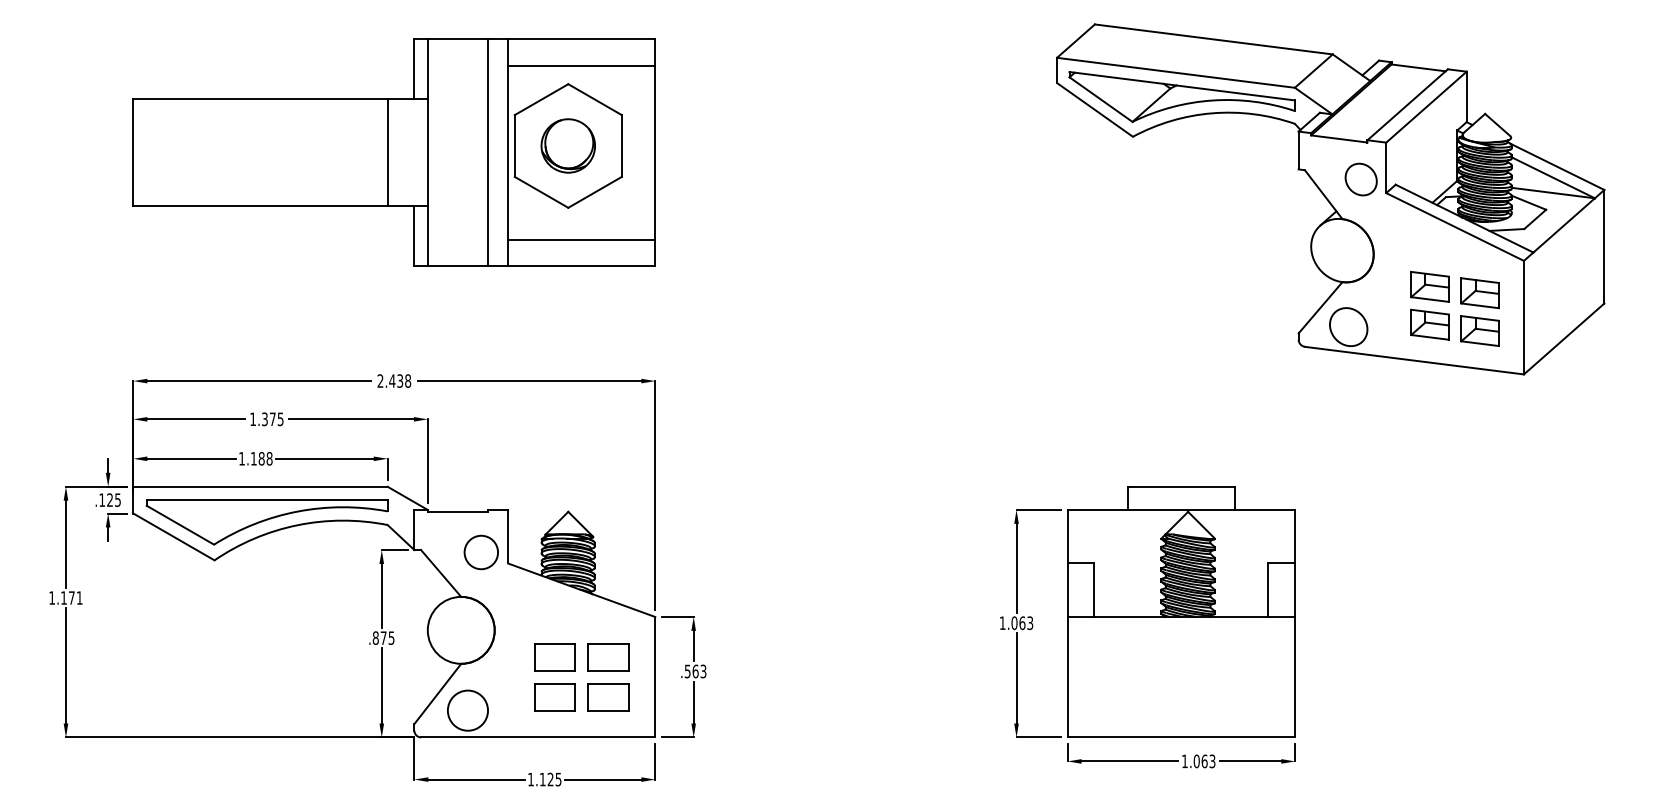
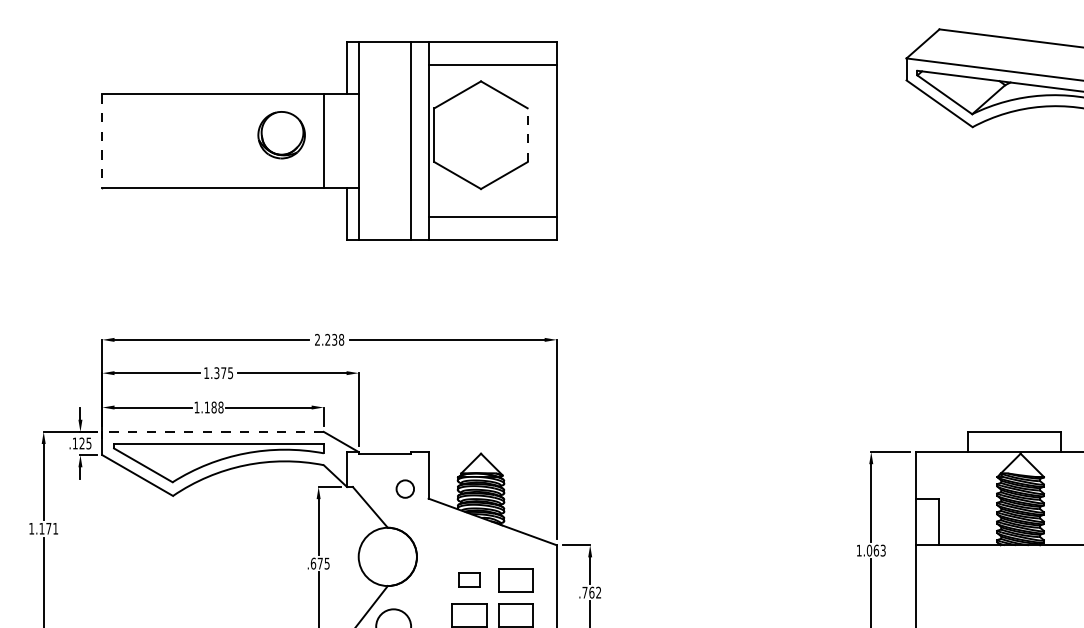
part: (567, 145) -> (280, 134), moved
line: (621, 146) -> (527, 135), solid -> dashed
line: (133, 152) -> (102, 140), solid -> dashed
text: (392, 380) -> (327, 339), 2.438 -> 2.238
line: (260, 486) -> (213, 431), solid -> dashed
circle: (481, 552) -> (405, 489), size x0.6
text: (375, 637) -> (313, 563), .875 -> .675
part: (554, 657) -> (469, 580), size x0.6
text: (695, 671) -> (591, 592), .563 -> .762

